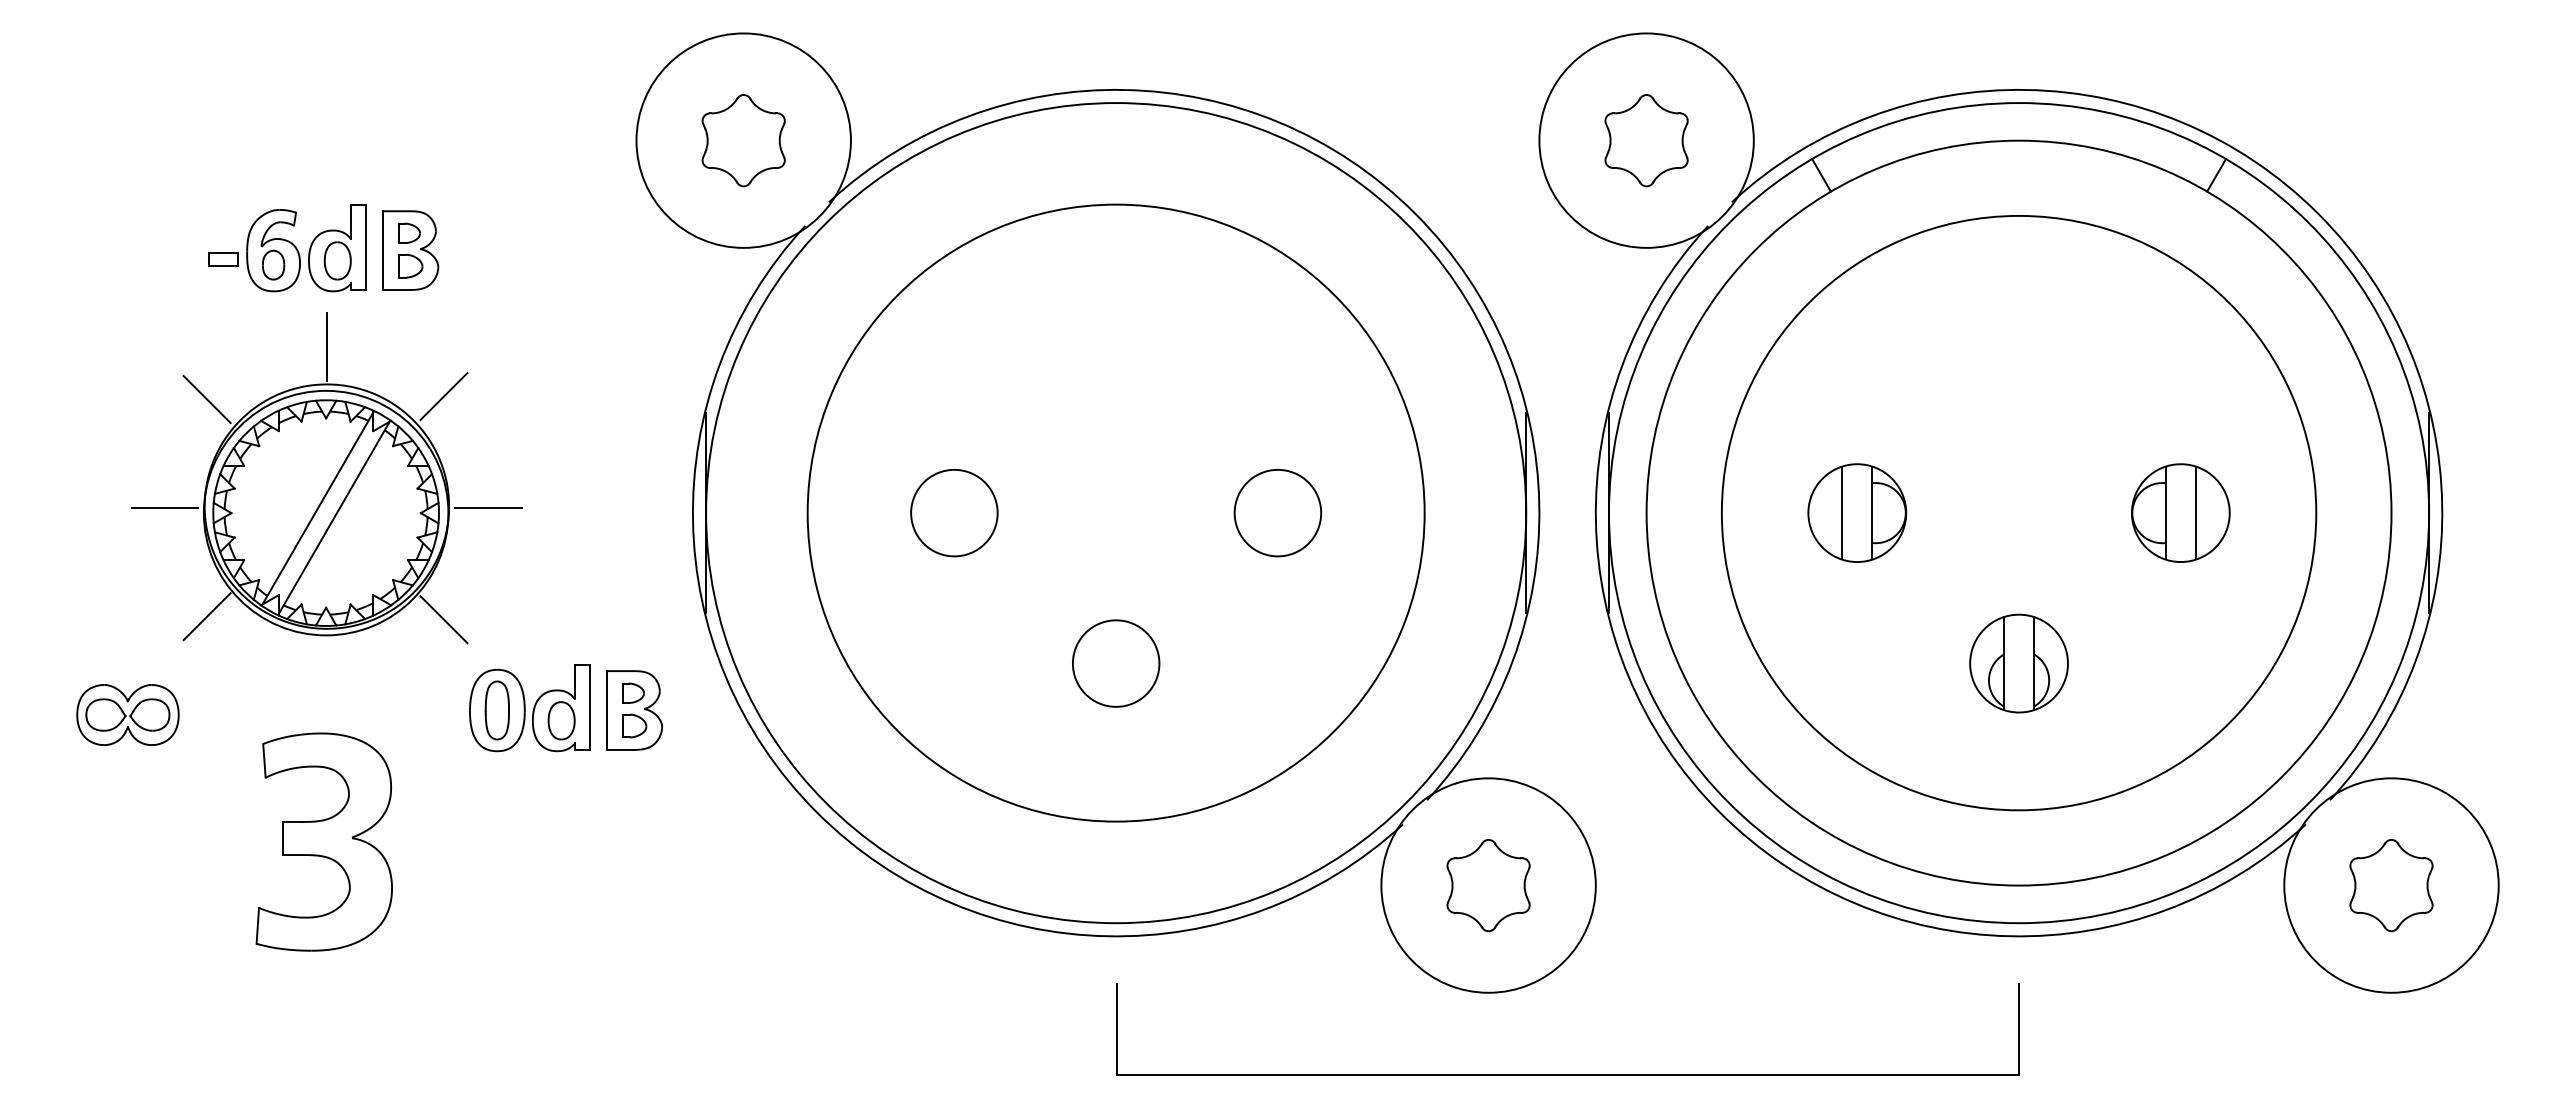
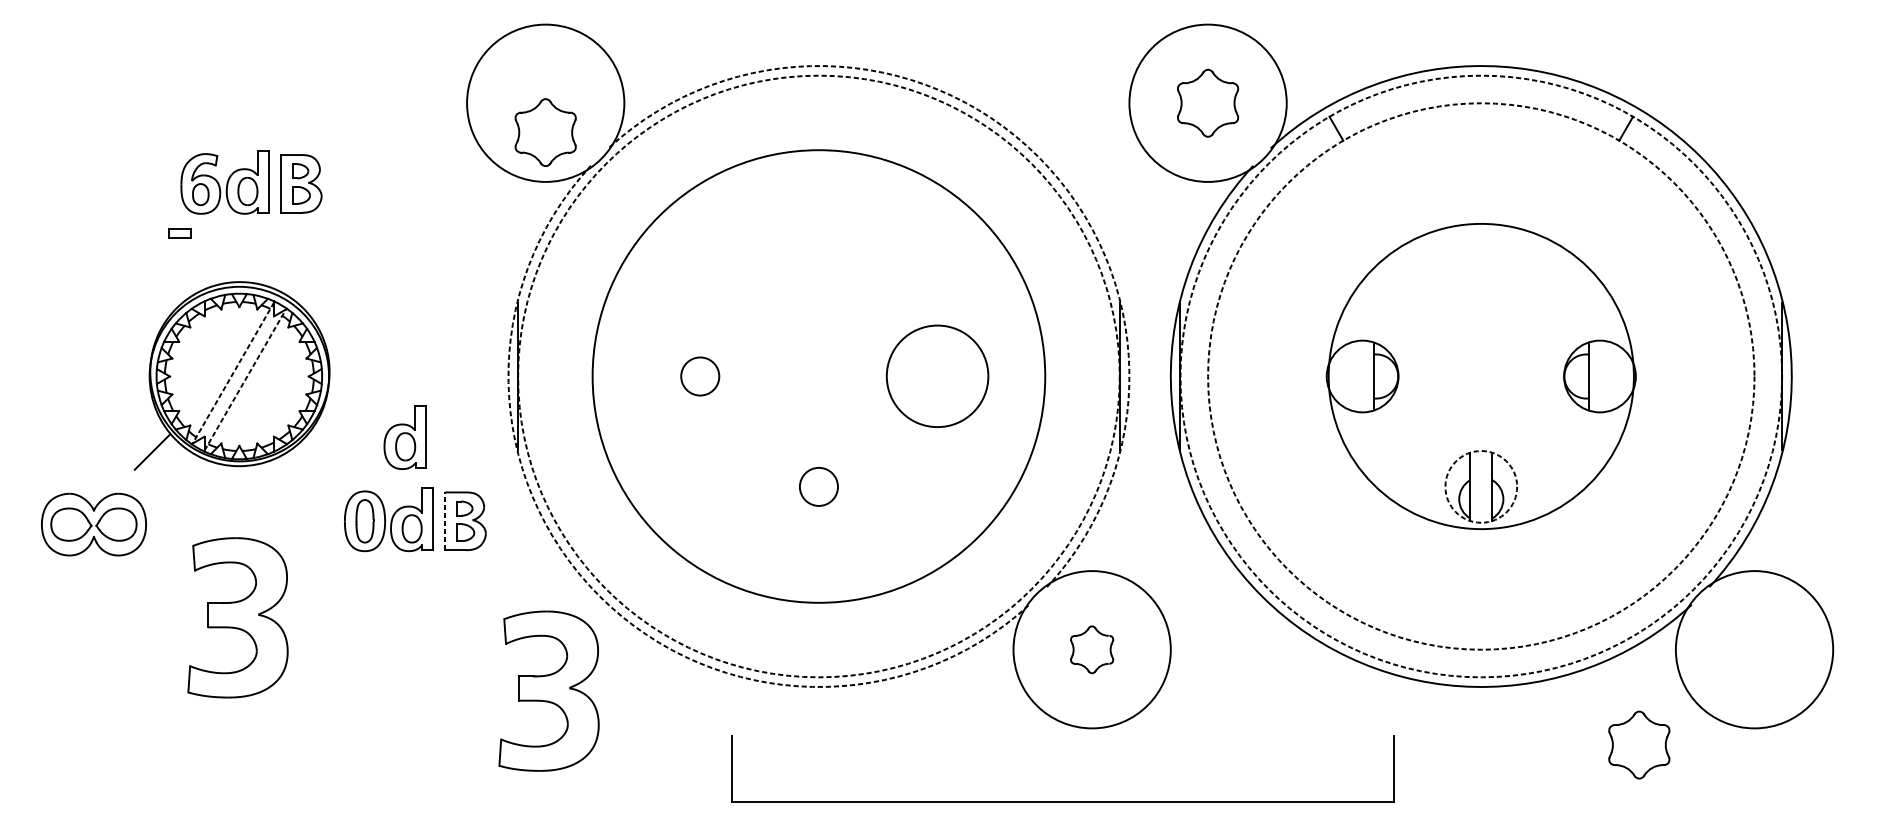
part: (743, 140) -> (545, 132), moved
arc: (1415, 213) -> (1038, 156), solid -> dashed
part: (223, 259) -> (180, 233), moved
line: (326, 346) -> (239, 254), removed
line: (443, 396) -> (325, 290), removed
line: (206, 399) -> (151, 293), removed
line: (164, 508) -> (120, 373), removed
line: (317, 508) -> (233, 373), solid -> dashed
line: (488, 508) -> (358, 373), removed
circle: (954, 512) -> (700, 376), size x0.6
line: (1842, 512) -> (1351, 376), removed
circle: (2018, 512) -> (1480, 376), size x0.7
circle: (2018, 512) -> (1480, 376), solid -> dashed
line: (2195, 512) -> (1610, 376), removed
circle: (1116, 513) -> (819, 376), solid -> dashed
circle: (1277, 513) -> (937, 376), size x1.6
circle: (2019, 513) -> (1481, 376), solid -> dashed
line: (334, 517) -> (245, 379), solid -> dashed
part: (552, 596) -> (405, 437), added
line: (443, 619) -> (325, 454), removed
circle: (1115, 663) -> (818, 486), size x0.6
circle: (2018, 663) -> (1480, 486), solid -> dashed
line: (606, 710) -> (445, 521), solid -> dashed
part: (127, 714) -> (93, 524), size x1.4
arc: (816, 812) -> (599, 596), solid -> dashed
part: (1488, 885) -> (1092, 649), size x0.7
part: (2391, 885) -> (1639, 745), moved
part: (747, 941) -> (548, 690), added
part: (1567, 1074) -> (1062, 802), moved

